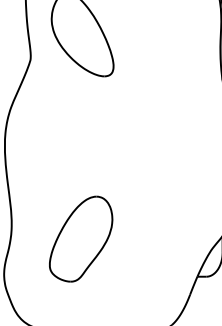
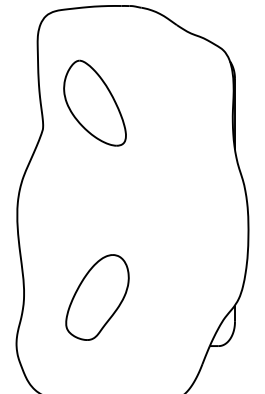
part: (81, 239) -> (97, 297), moved

